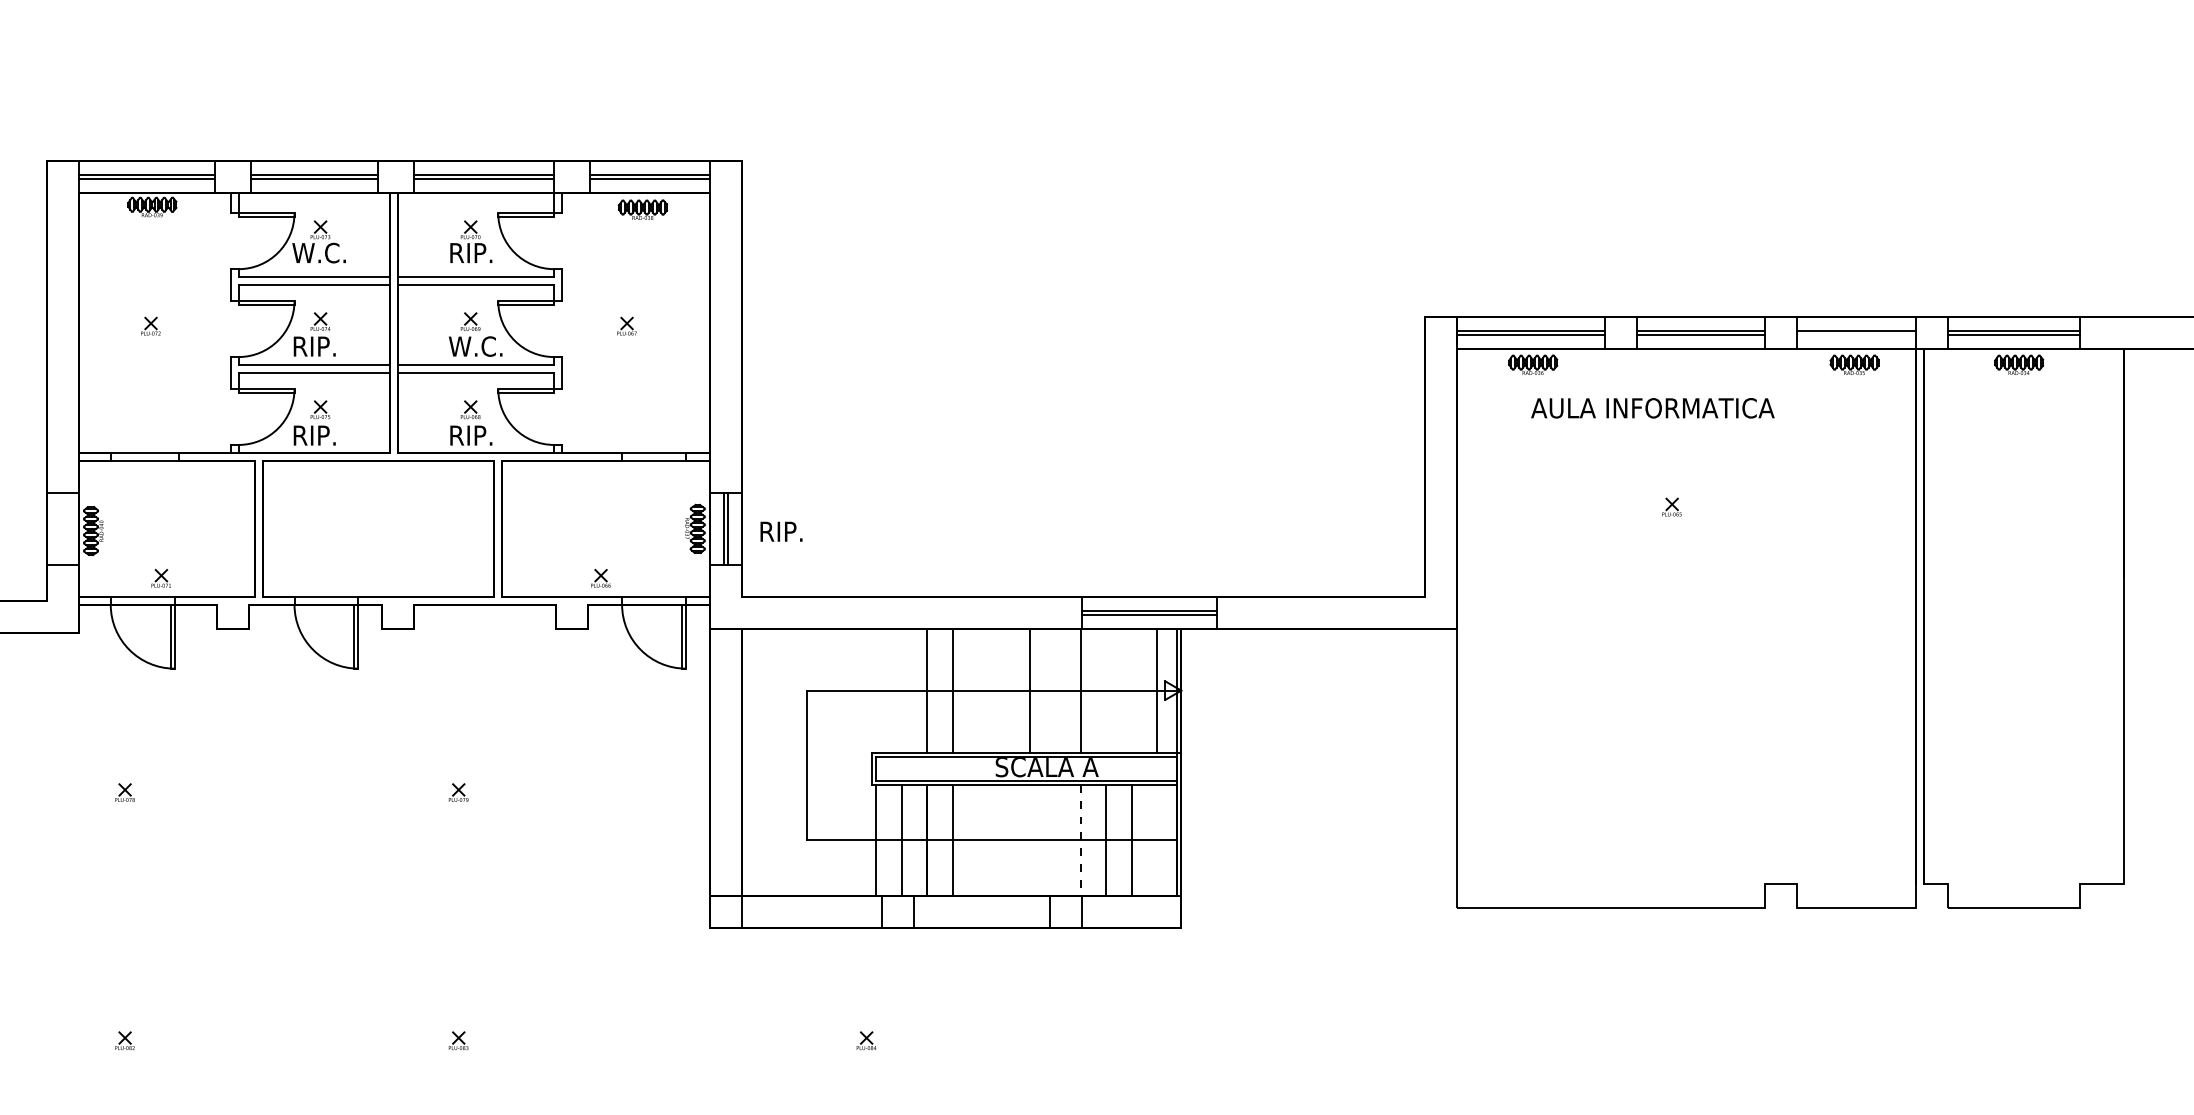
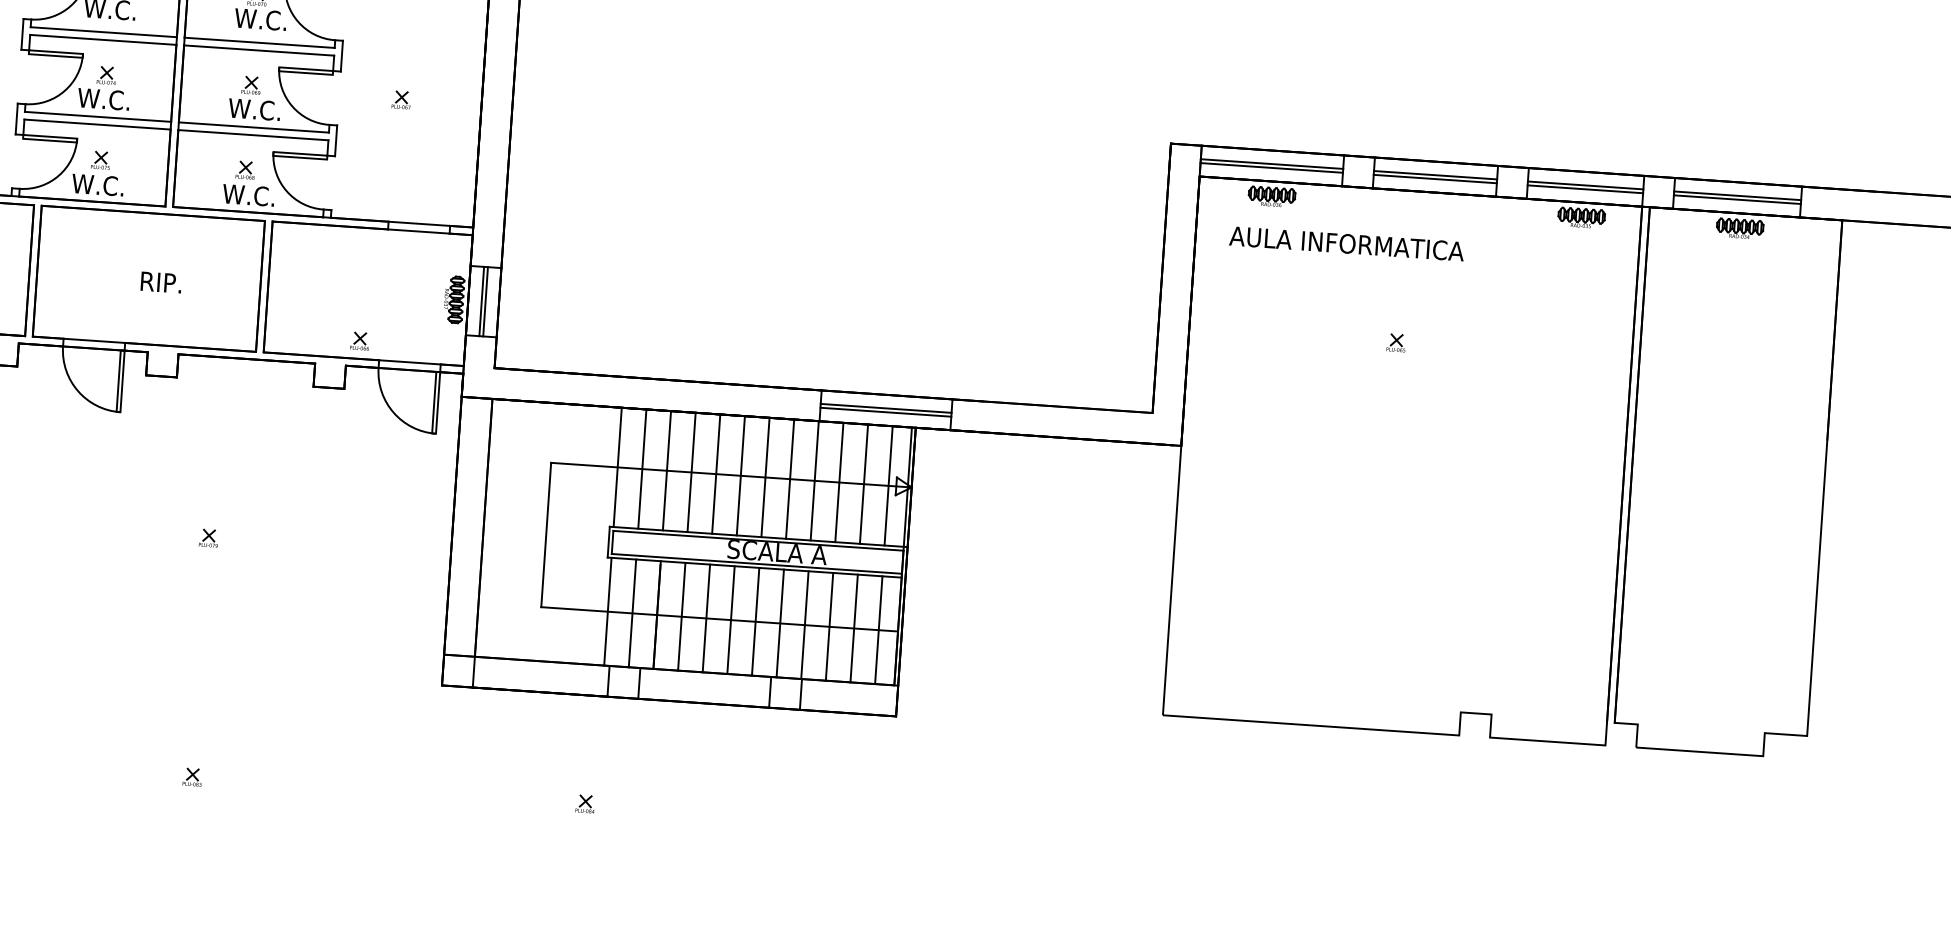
text: (475, 252) -> (260, 19), RIP. -> W.C.
line: (1856, 335) -> (1585, 189), added
text: (318, 346) -> (103, 99), RIP. -> W.C.
text: (1652, 408) -> (1346, 244), moved
text: (318, 435) -> (97, 185), RIP. -> W.C.
text: (475, 435) -> (248, 195), RIP. -> W.C.
text: (781, 531) -> (161, 282), moved
line: (876, 690) -> (618, 467), added
line: (901, 690) -> (642, 468), added
line: (978, 690) -> (716, 473), added
line: (1004, 690) -> (741, 475), added
line: (1055, 690) -> (790, 479), added
line: (1106, 690) -> (839, 482), added
line: (1131, 690) -> (863, 484), added
line: (978, 840) -> (706, 618), added
line: (1004, 840) -> (731, 620), added
line: (1029, 840) -> (755, 621), added
line: (1055, 840) -> (780, 623), added
line: (1080, 840) -> (804, 625), dashed -> solid
line: (1157, 840) -> (878, 630), added

